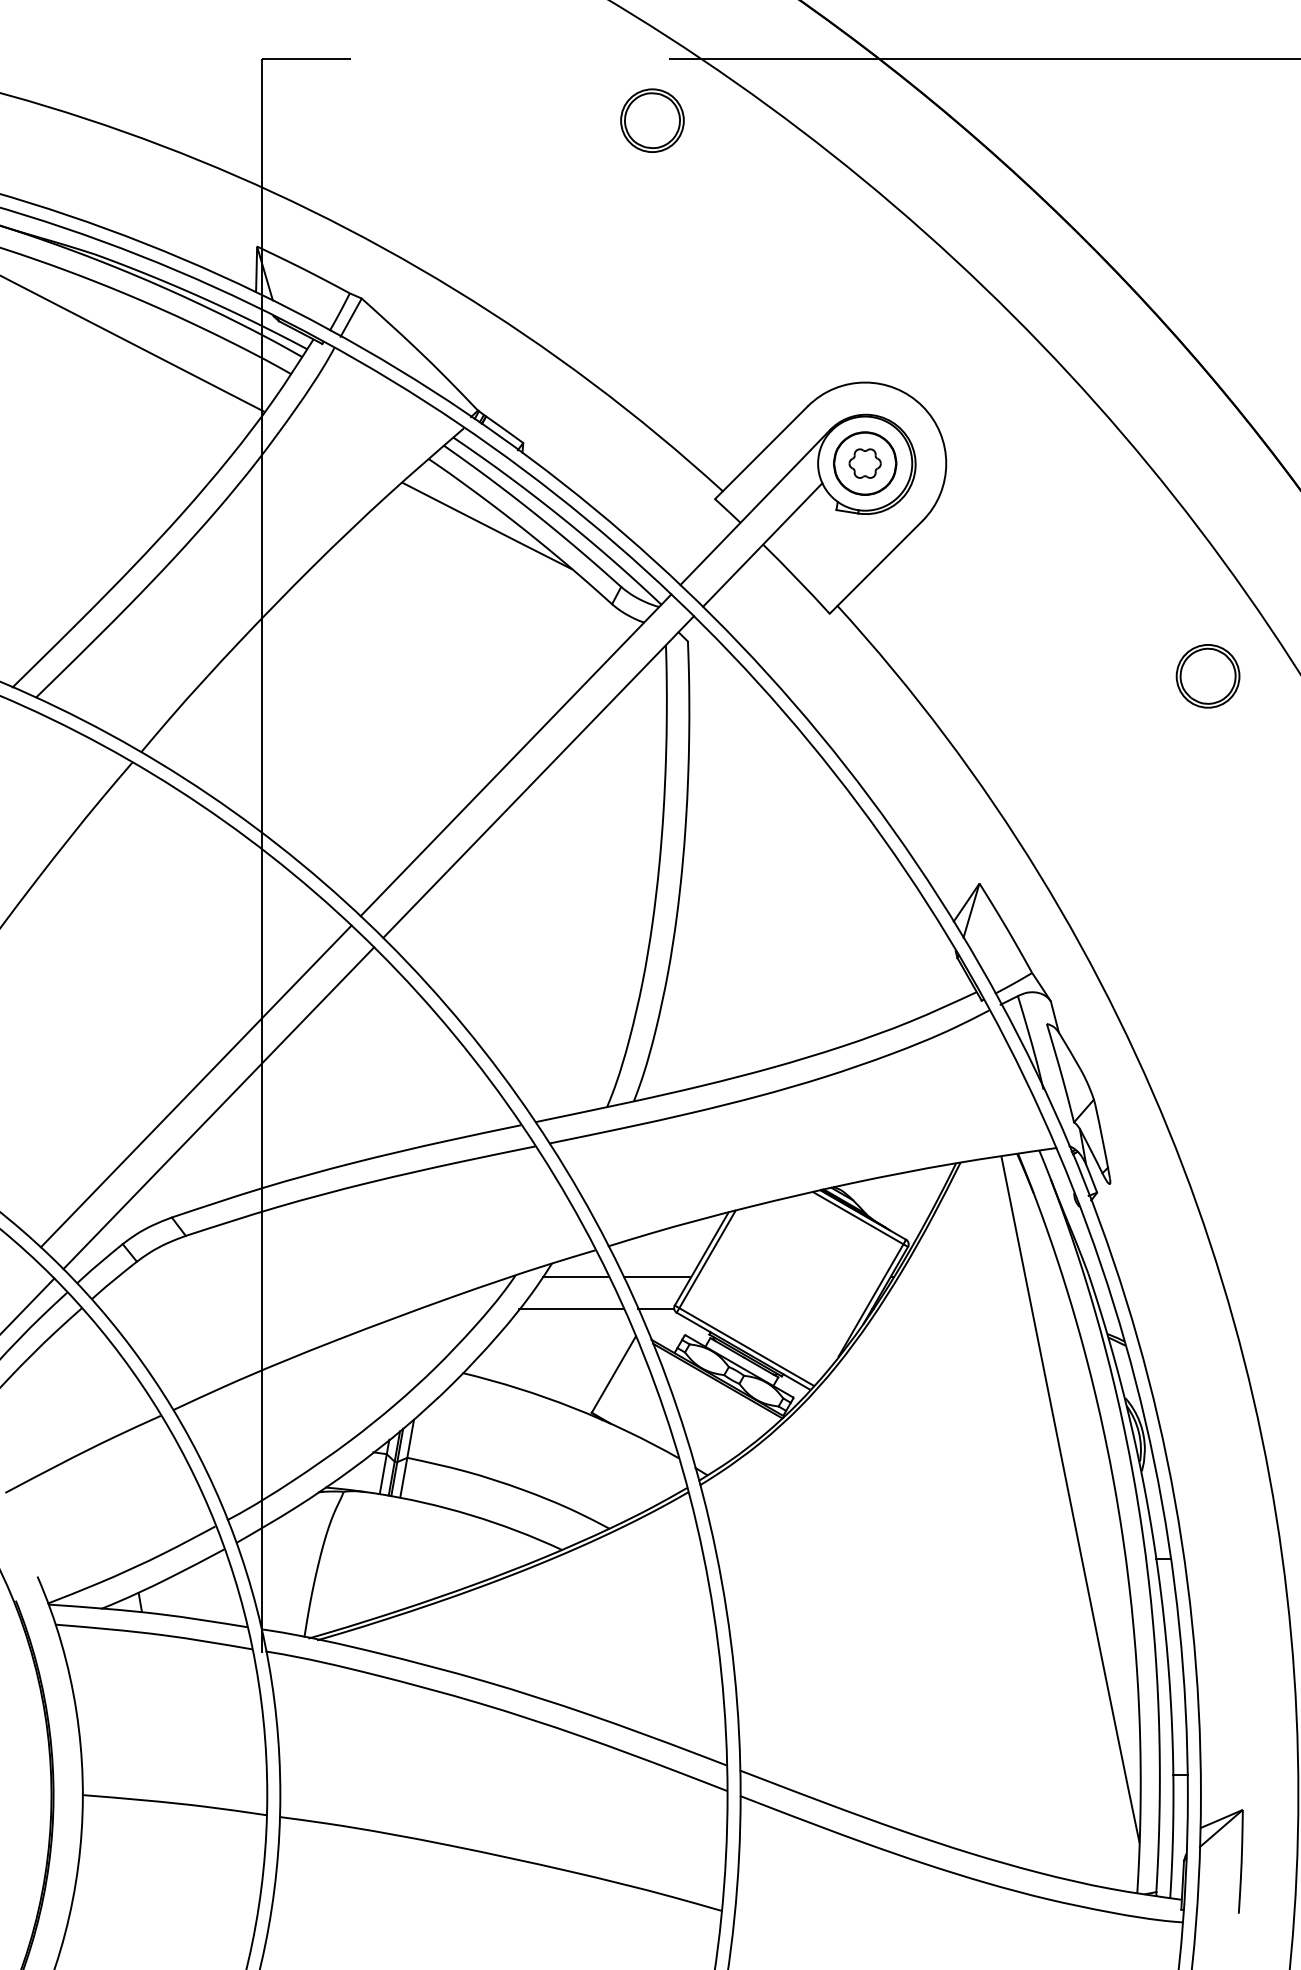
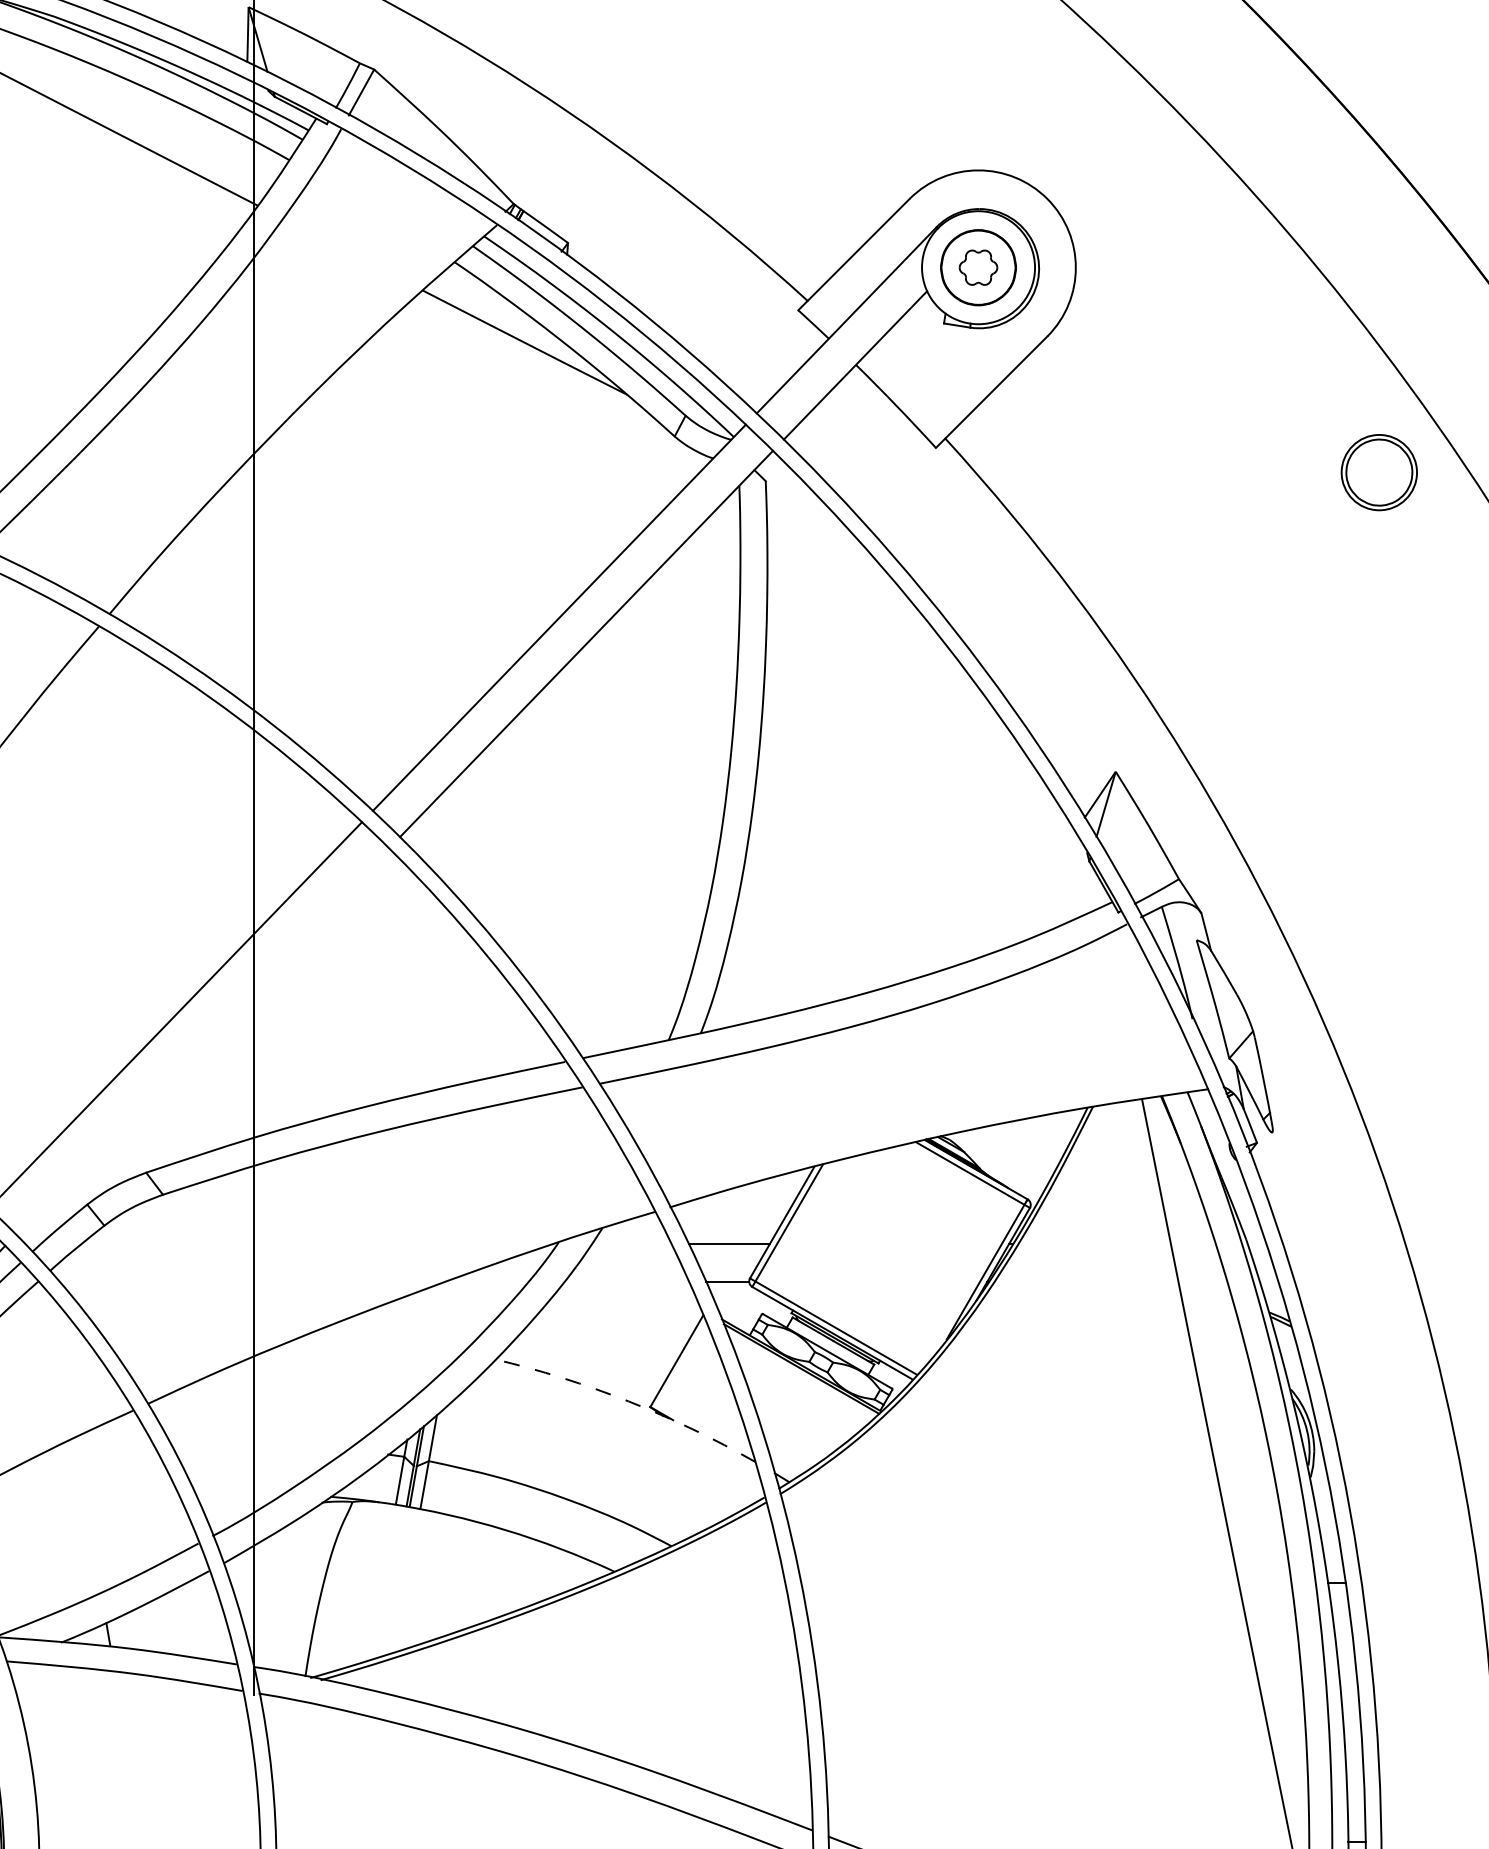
part: (1207, 676) -> (1378, 472), moved
line: (218, 1108) -> (202, 1041), removed
line: (575, 1277) -> (630, 1244), removed
line: (571, 1308) -> (625, 1281), removed
arc: (573, 1408) -> (628, 1401), solid -> dashed

